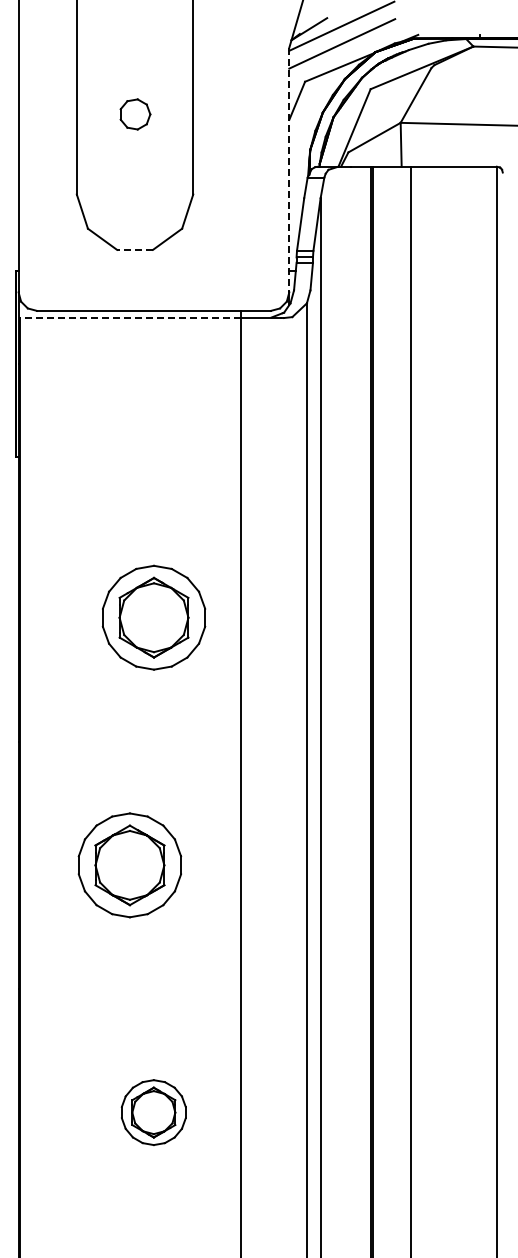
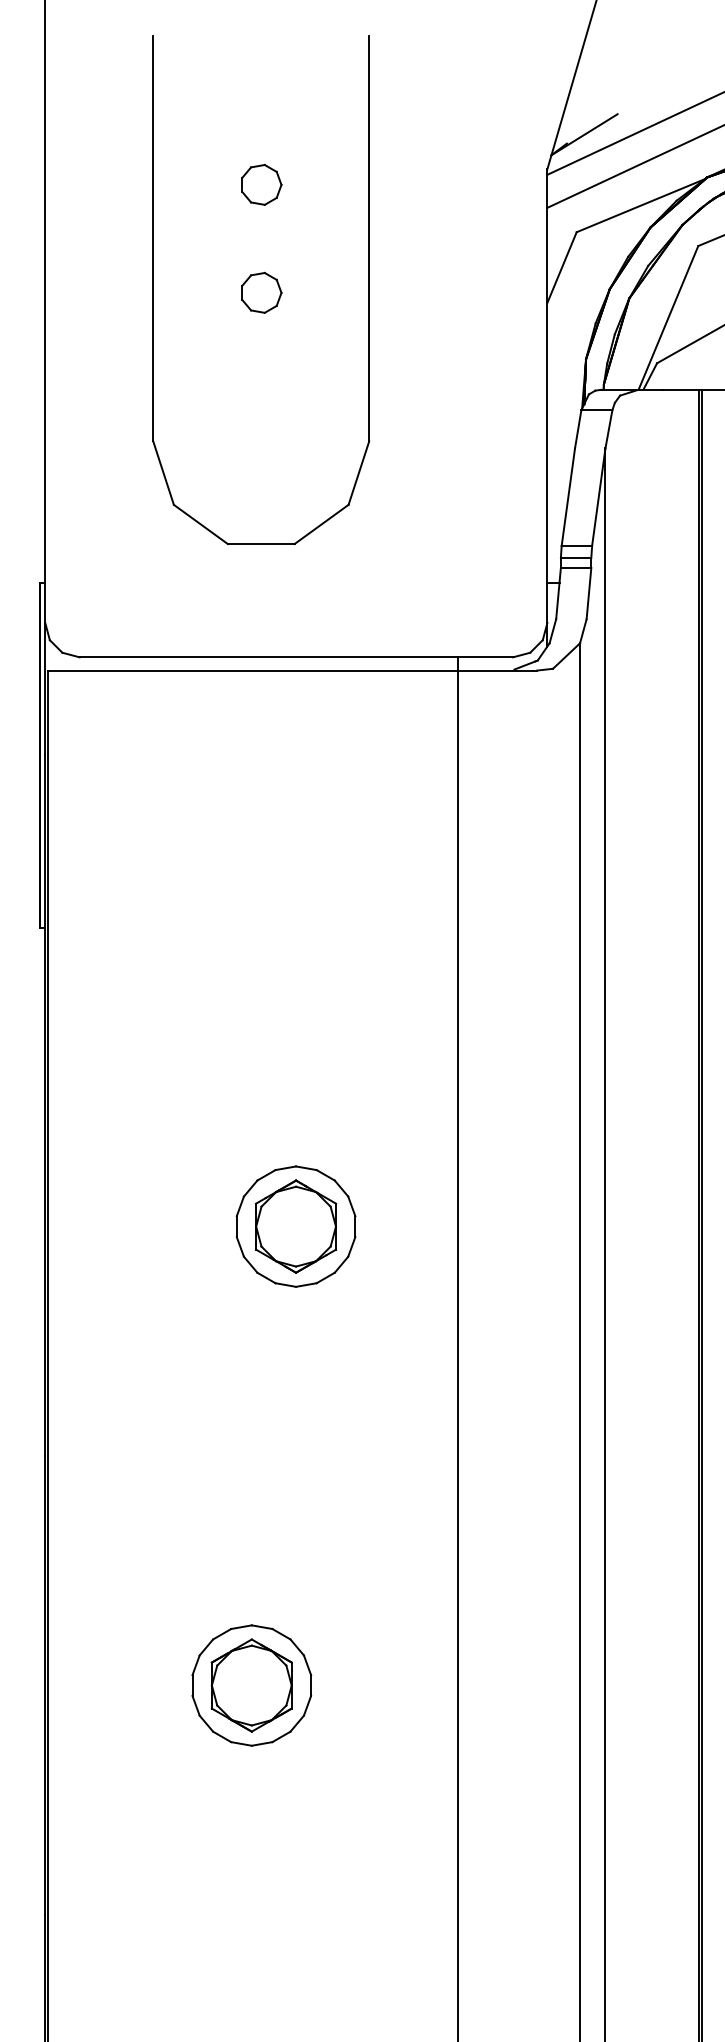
part: (134, 55) -> (260, 183), added
part: (134, 114) -> (260, 292), size x0.71
line: (289, 170) -> (547, 396), dashed -> solid
line: (135, 249) -> (262, 543), dashed -> solid
line: (130, 318) -> (252, 671), dashed -> solid
part: (153, 617) -> (295, 1226), size x0.62
part: (129, 864) -> (250, 1684), size x0.62

